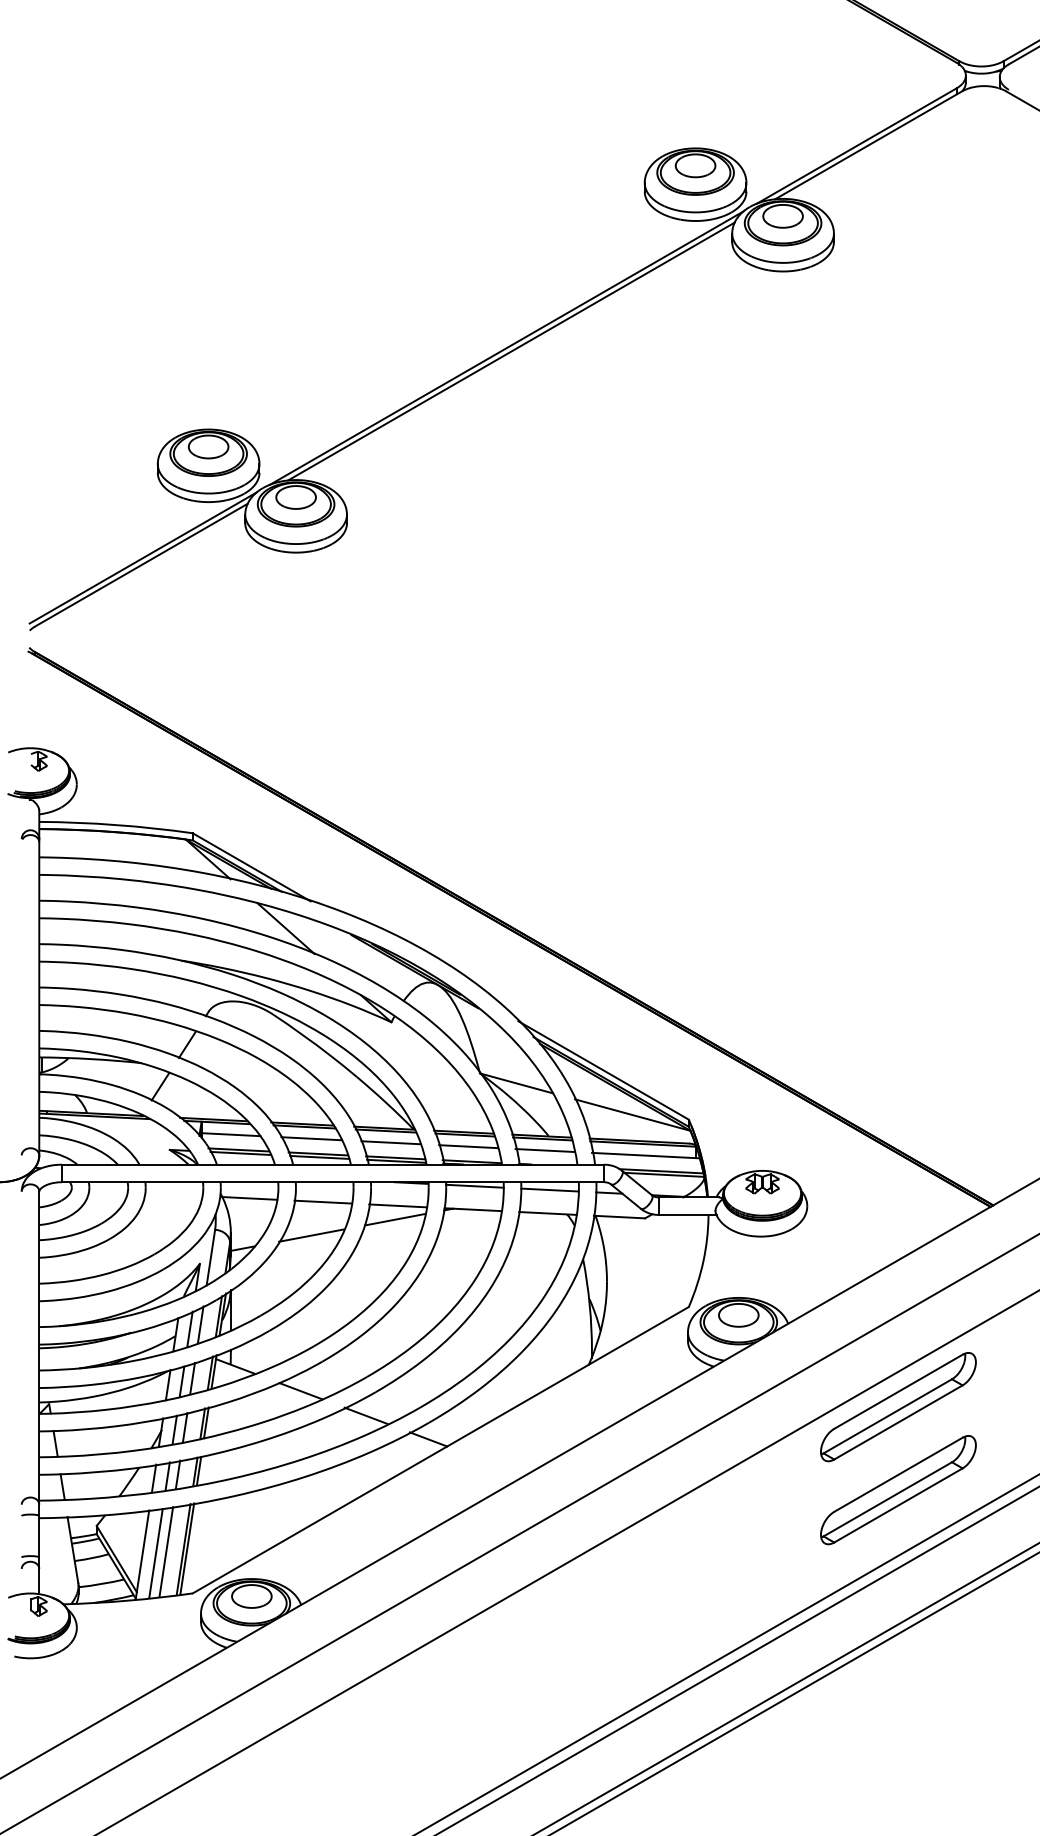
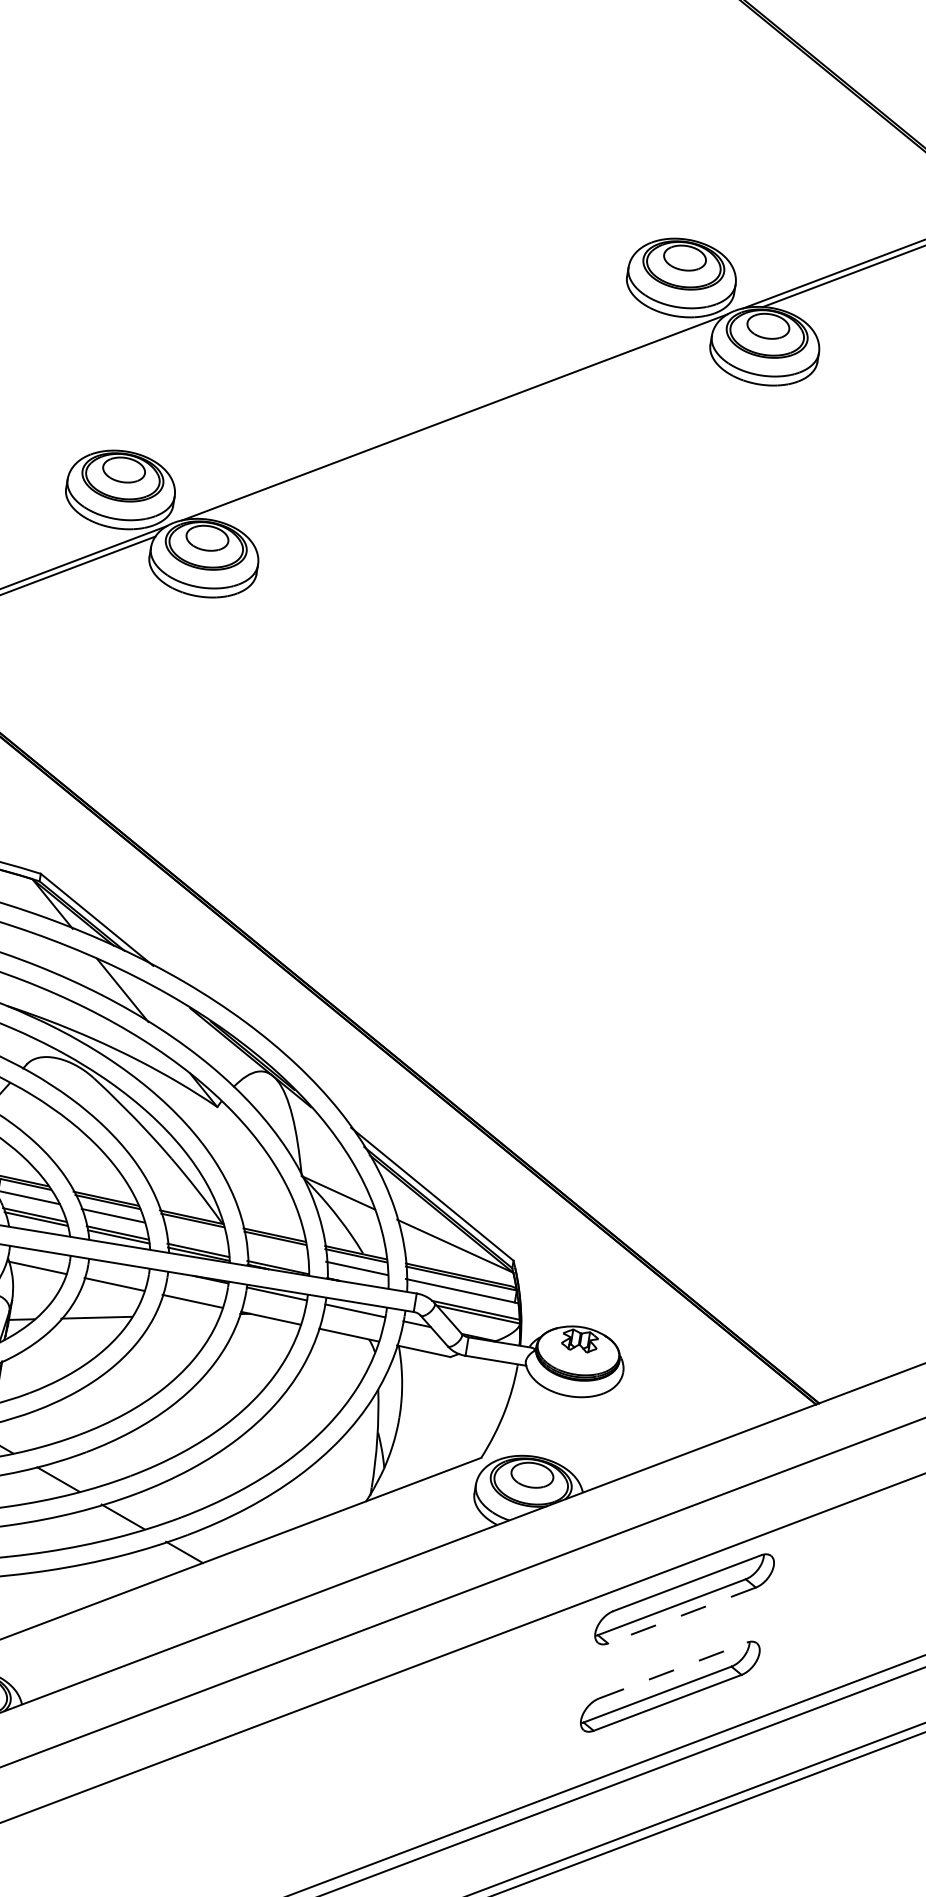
line: (511, 351) -> (459, 421), removed
line: (390, 1142) -> (195, 1233), removed
line: (468, 1146) -> (277, 1250), removed
line: (394, 1219) -> (186, 1315), removed
line: (898, 1422) -> (682, 1615), solid -> dashed
line: (898, 1474) -> (673, 1670), solid -> dashed

